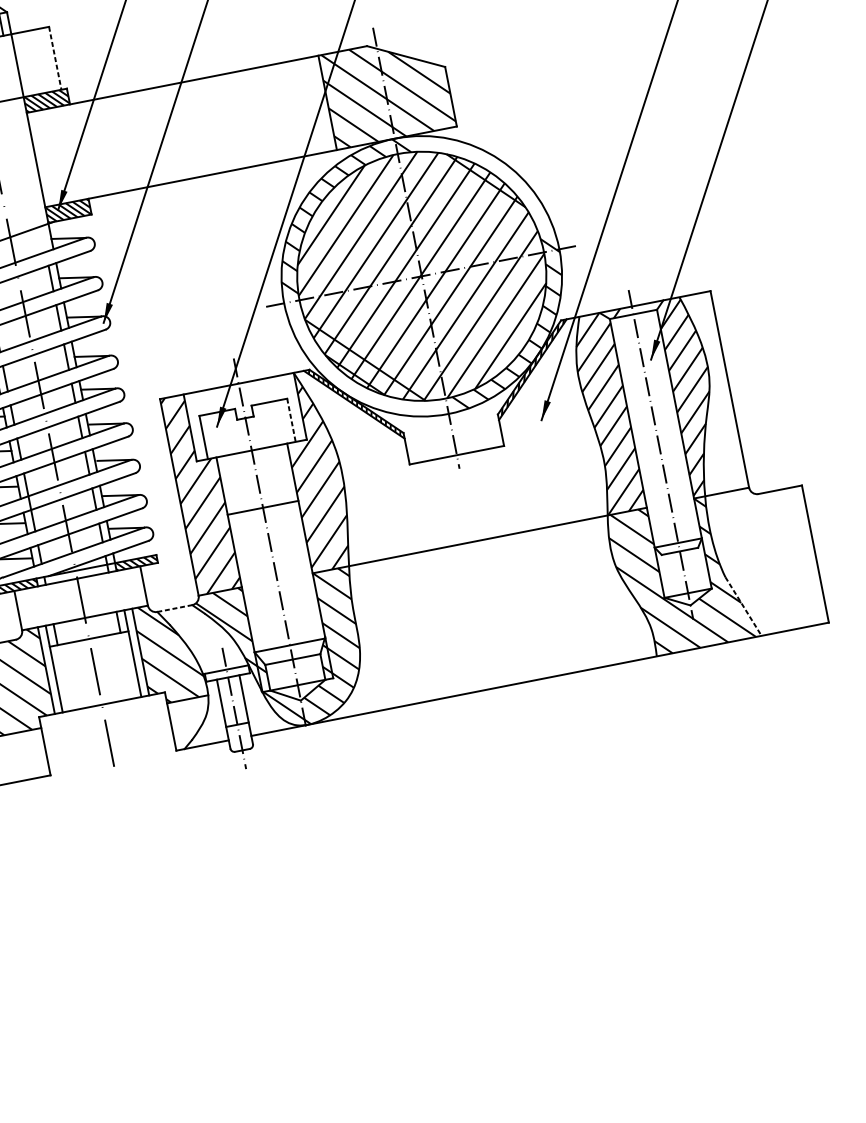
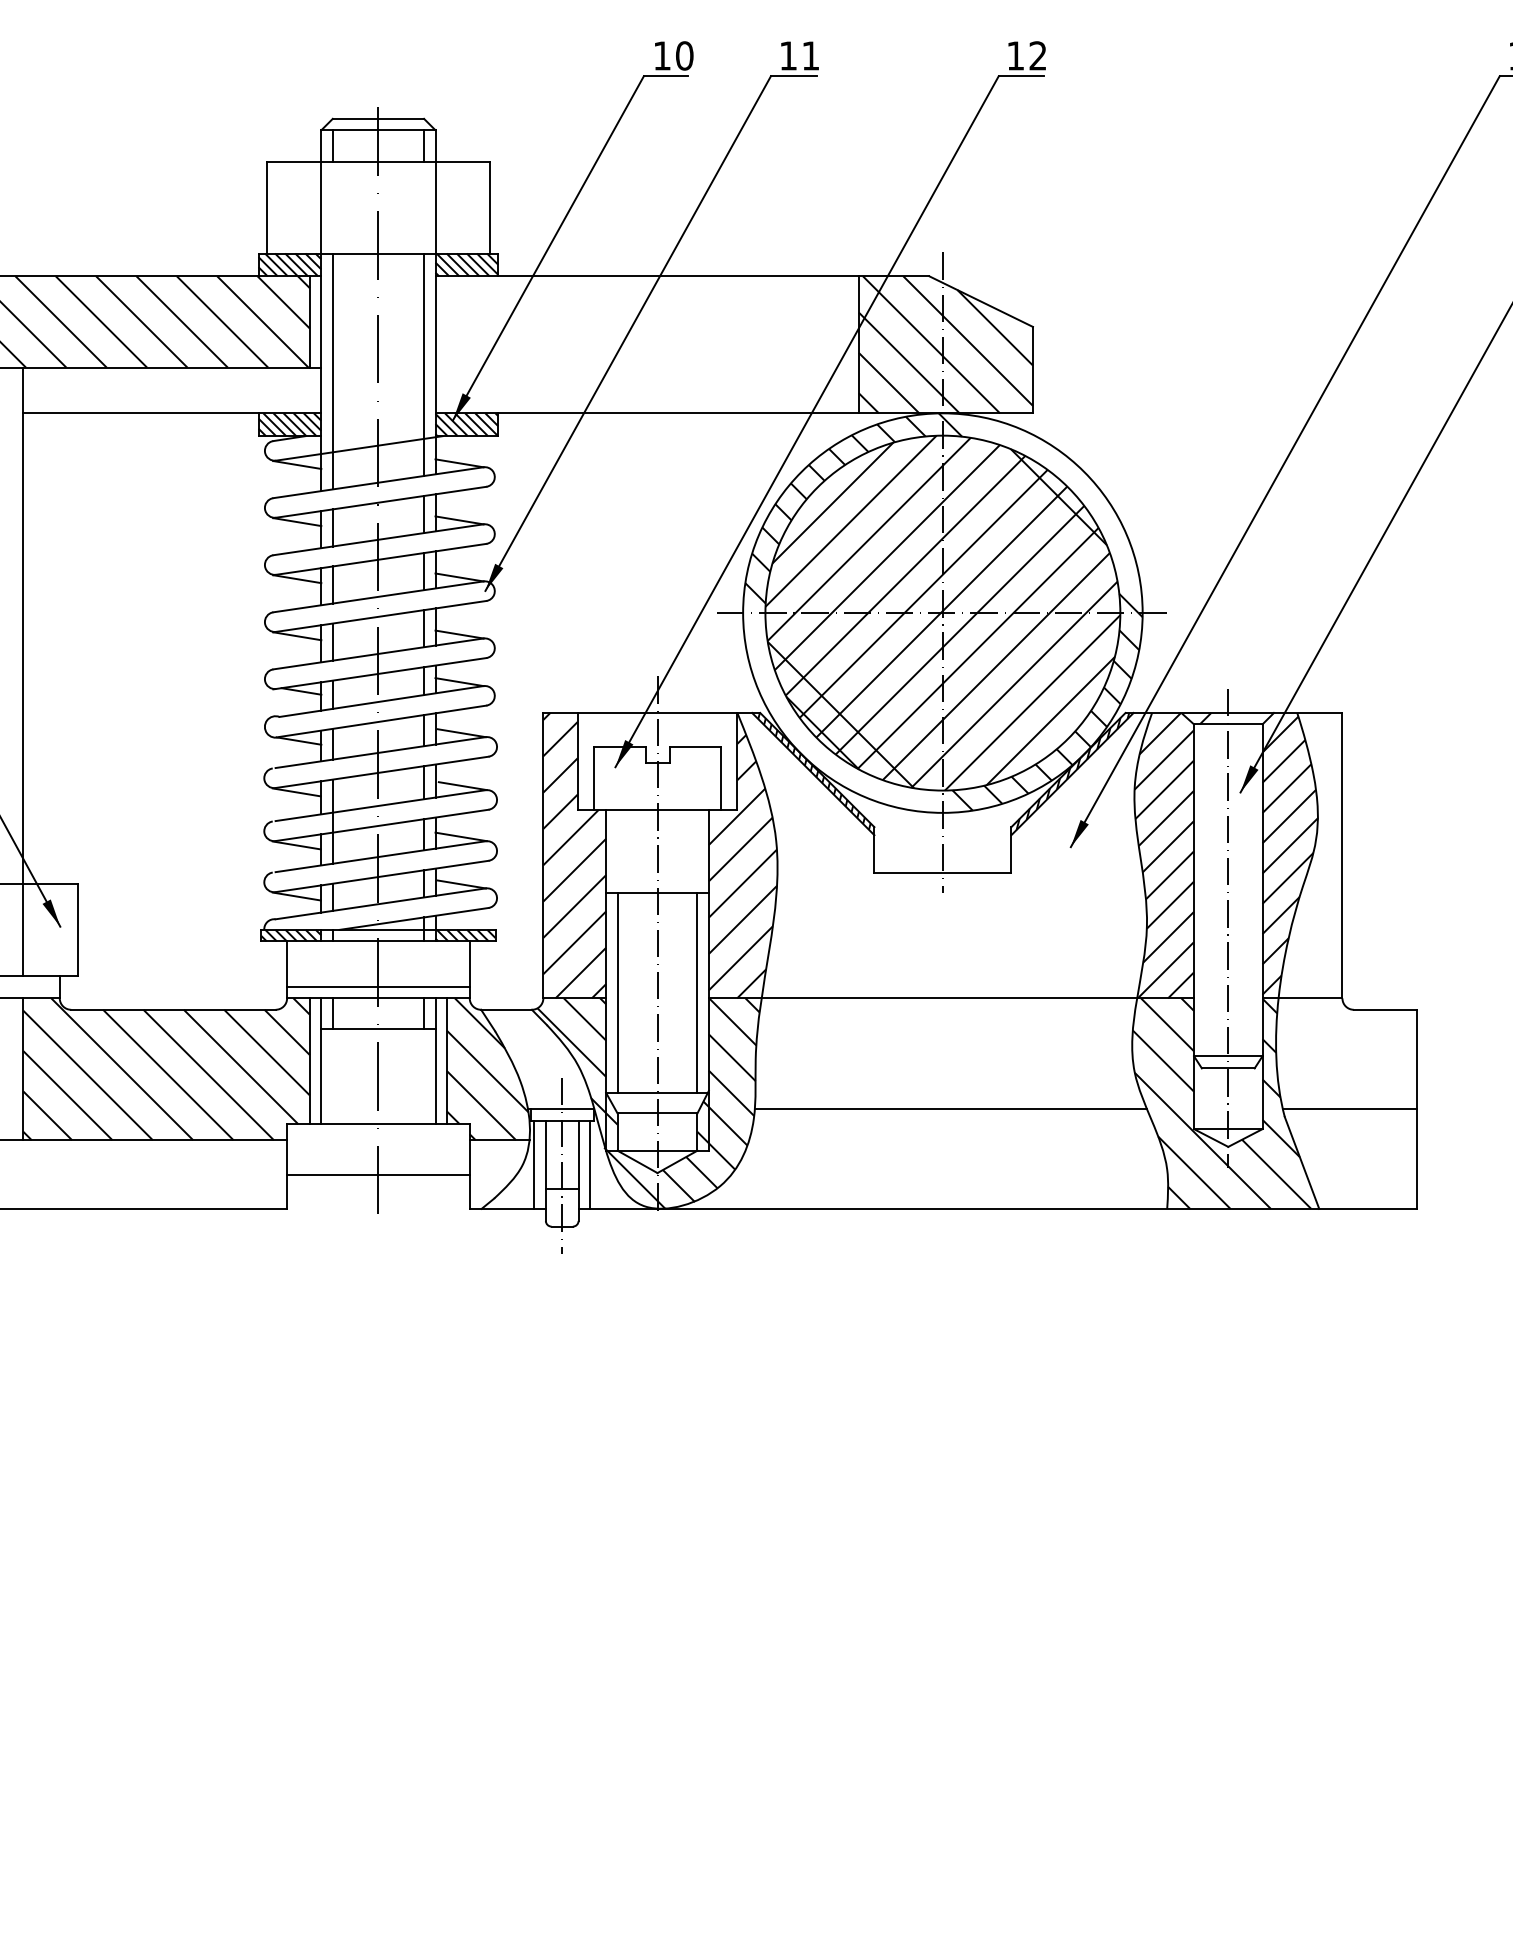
line: (55, 58) -> (490, 207), dashed -> solid
line: (31, 175) -> (424, 364), added
line: (291, 420) -> (721, 779), dashed -> solid
line: (768, 563) -> (1349, 1109), added
line: (304, 570) -> (697, 992), added
line: (248, 581) -> (617, 992), added
line: (743, 606) -> (1302, 1163), dashed -> solid
line: (175, 608) -> (507, 1009), dashed -> solid
line: (83, 609) -> (378, 986), added
line: (494, 617) -> (950, 1109), added
line: (253, 703) -> (590, 1164), added
line: (214, 711) -> (534, 1164), added
line: (109, 740) -> (378, 1175), added

